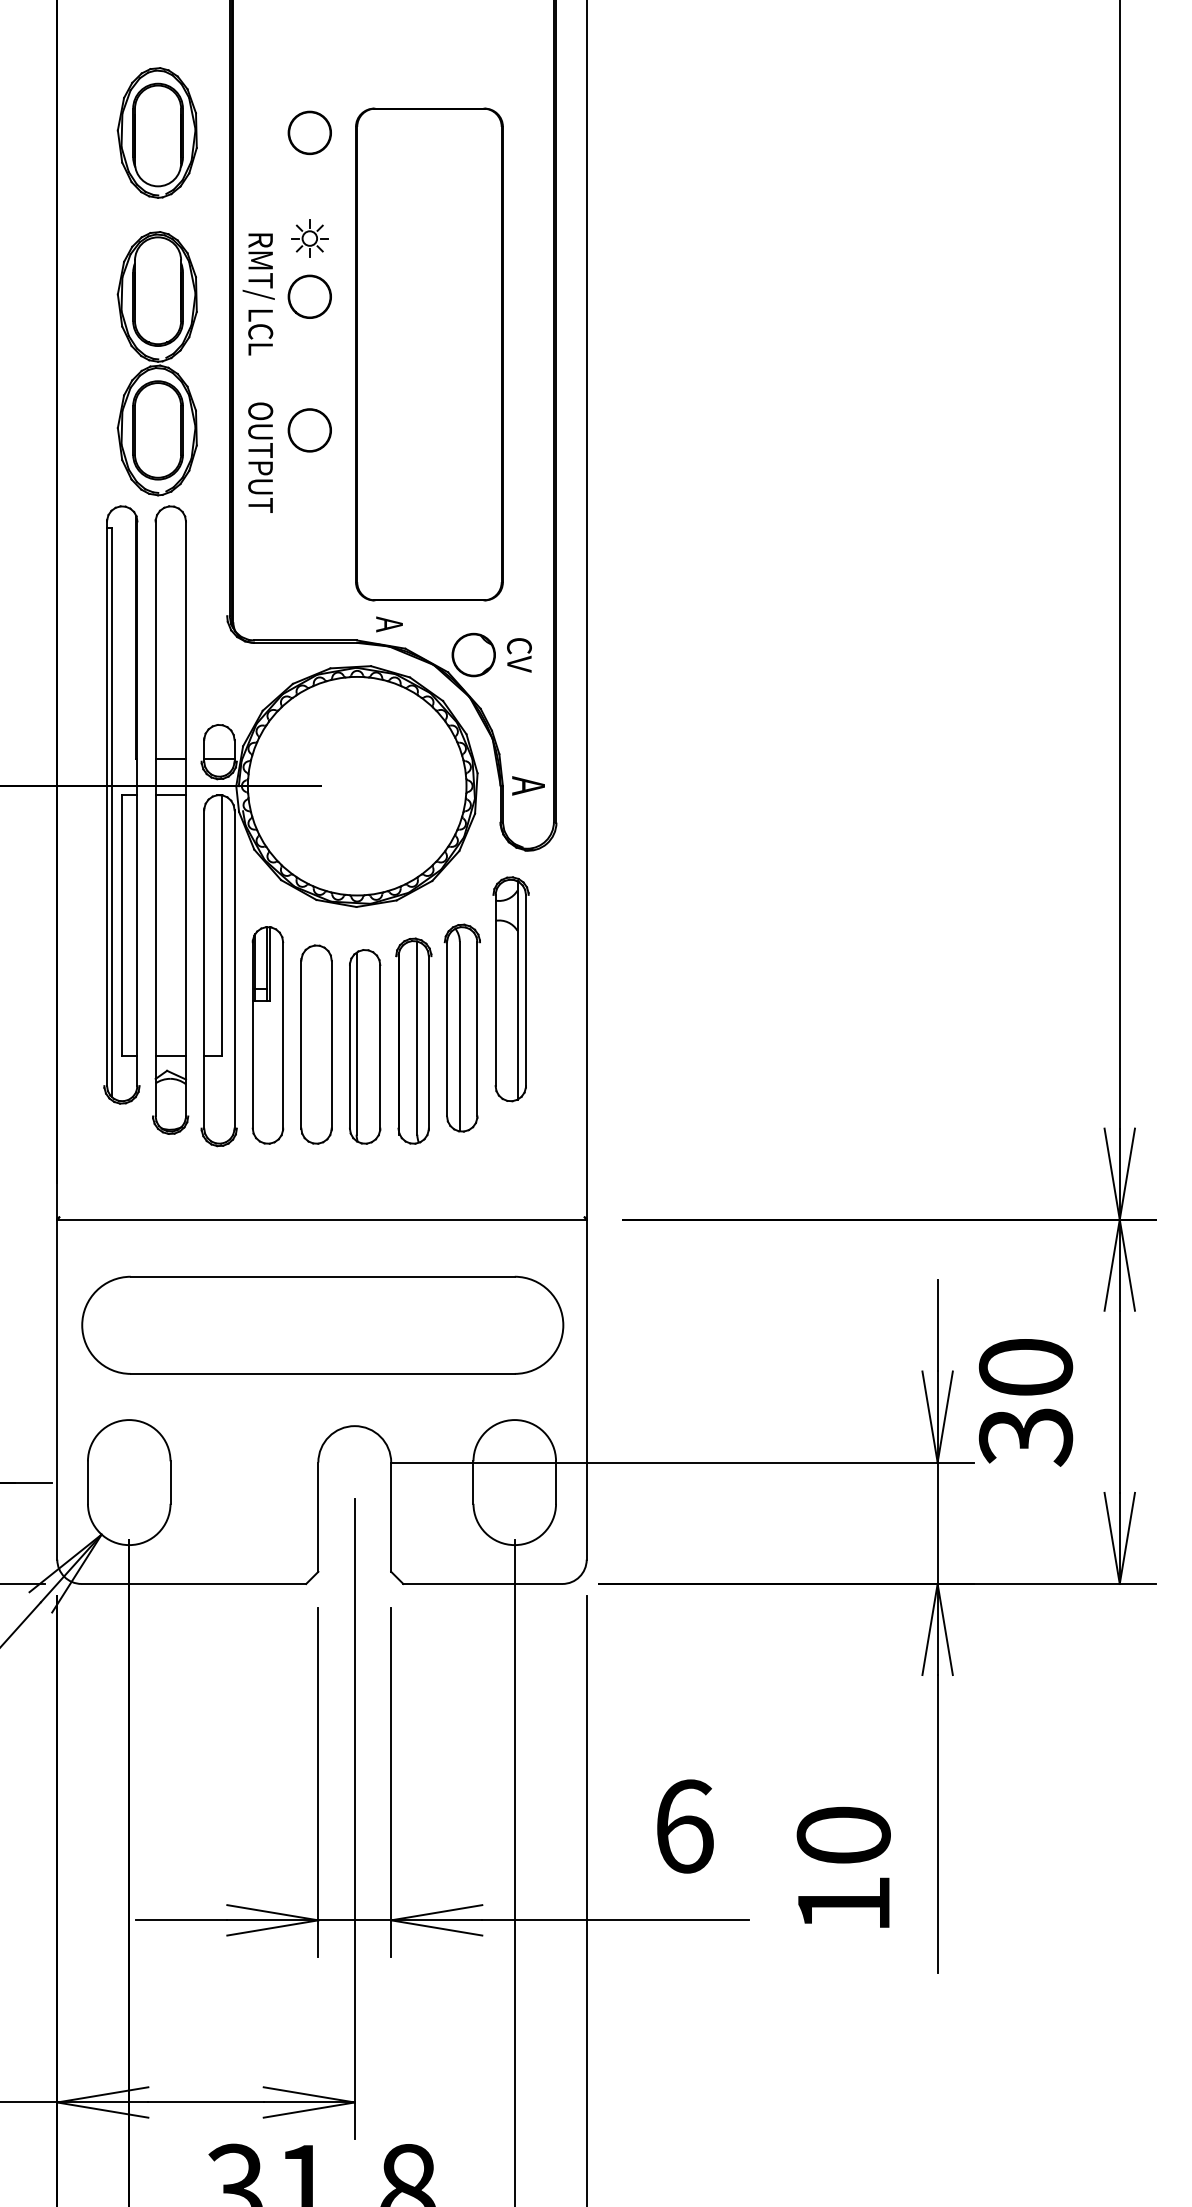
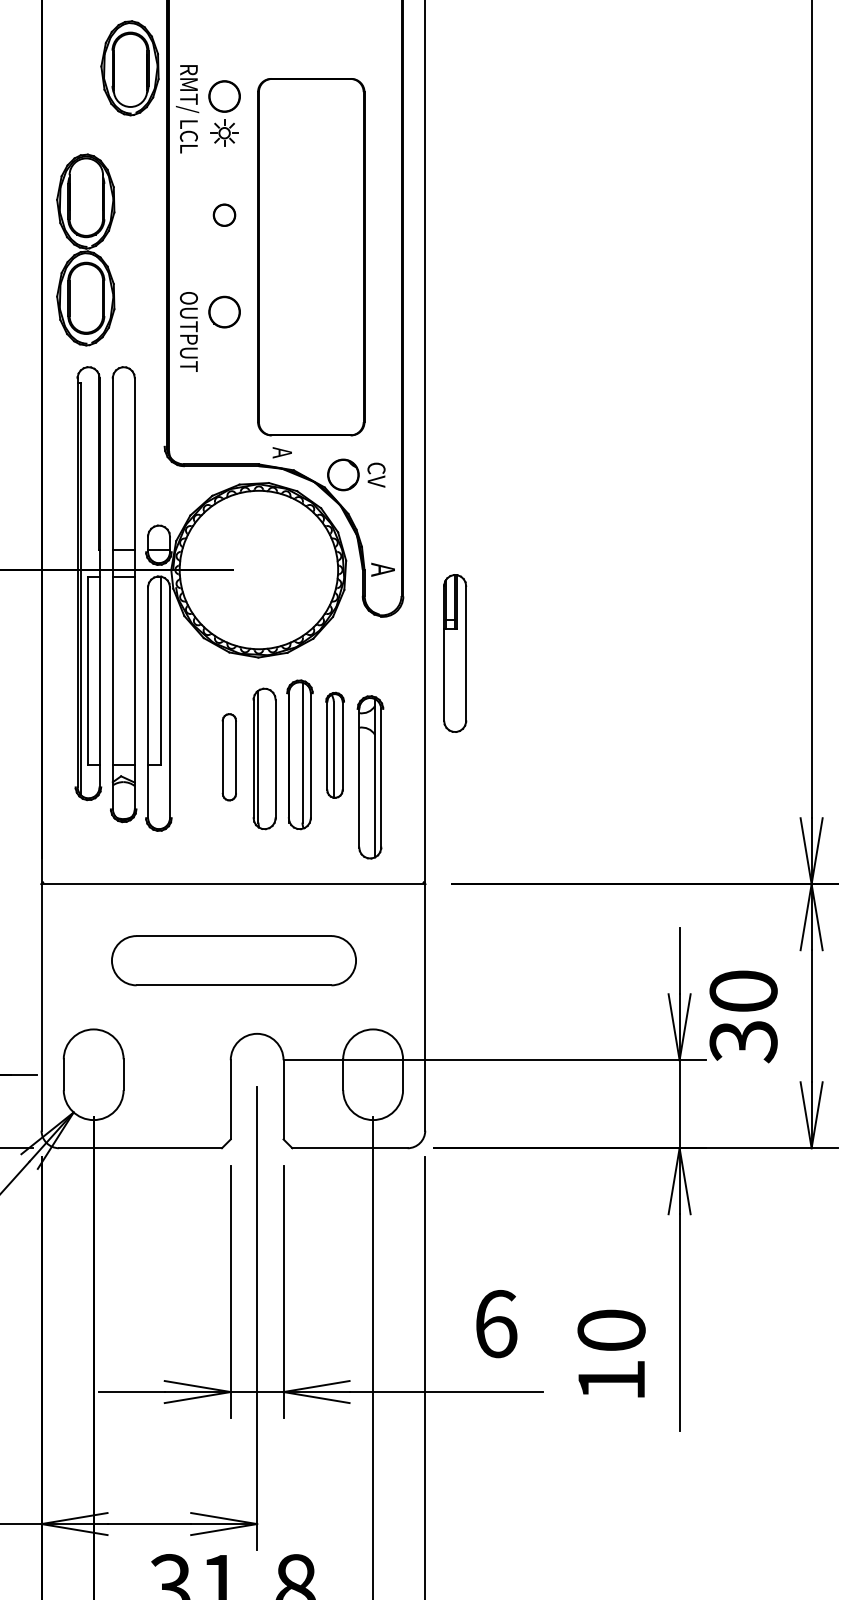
part: (156, 132) -> (129, 67), moved
part: (309, 238) -> (224, 133), moved
text: (258, 294) -> (187, 109), moved
circle: (309, 296) -> (224, 215), size x0.7
part: (156, 363) -> (85, 249), moved
part: (510, 989) -> (370, 777), moved
part: (461, 1027) -> (334, 744), size x0.7
part: (267, 1035) -> (454, 653), moved
part: (316, 1044) -> (229, 757), size x0.6
part: (322, 1324) -> (233, 960), size x0.7

